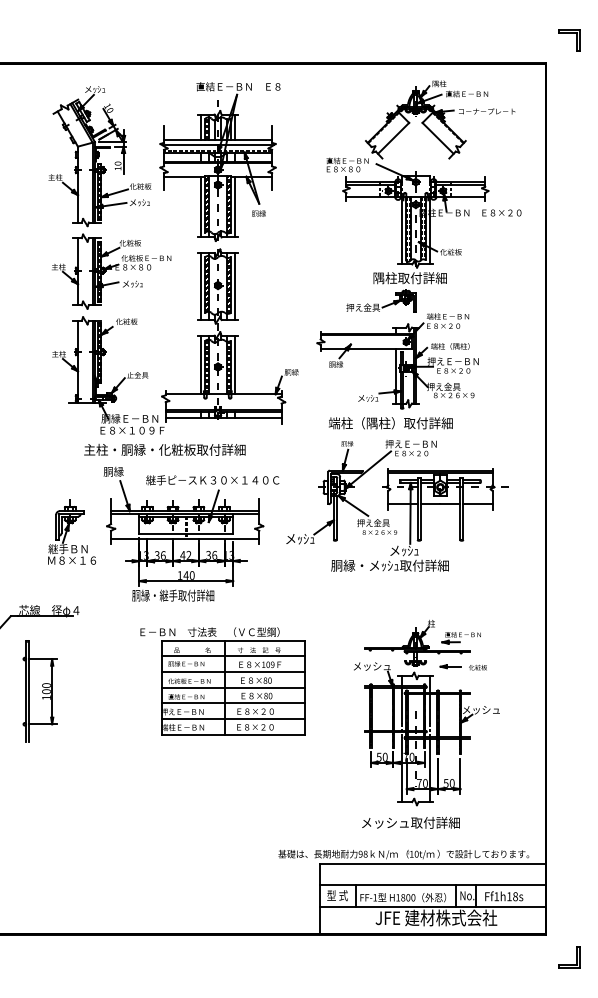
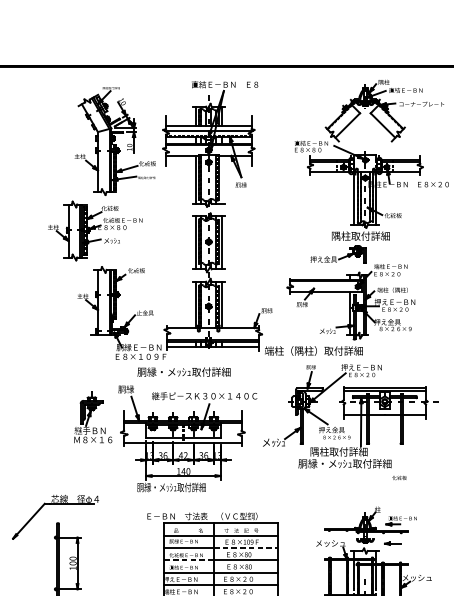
text: (94, 89) -> (111, 86), メｯｼｭ -> 隅柱取付詳細
text: (139, 202) -> (146, 176), メｯｼｭ -> 隅柱取付詳細
line: (234, 206) -> (221, 179), removed
part: (111, 271) -> (95, 230), moved
text: (390, 423) -> (313, 351), moved
text: (139, 449) -> (146, 371), 主柱・胴縁・化粧板取付詳細 -> 胴縁・メｯｼｭ取付詳細
part: (71, 531) -> (92, 416), moved
text: (382, 550) -> (338, 451), メｯｼｭ -> 隅柱取付詳細
text: (152, 595) -> (156, 487), 胴縁・継手取付詳細 -> 胴縁・メｯｼｭ取付詳細
text: (477, 667) -> (399, 477), moved
line: (265, 672) -> (246, 548), solid -> dashed
line: (193, 687) -> (189, 560), solid -> dashed

